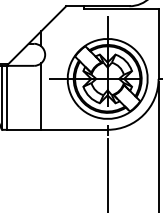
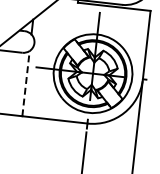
line: (41, 96) -> (26, 83), solid -> dashed

